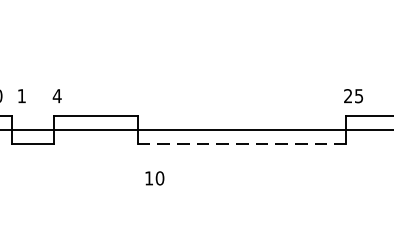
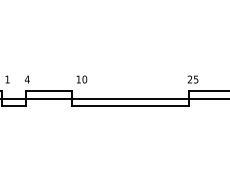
line: (243, 144) -> (131, 106), dashed -> solid
text: (154, 178) -> (81, 79), moved

